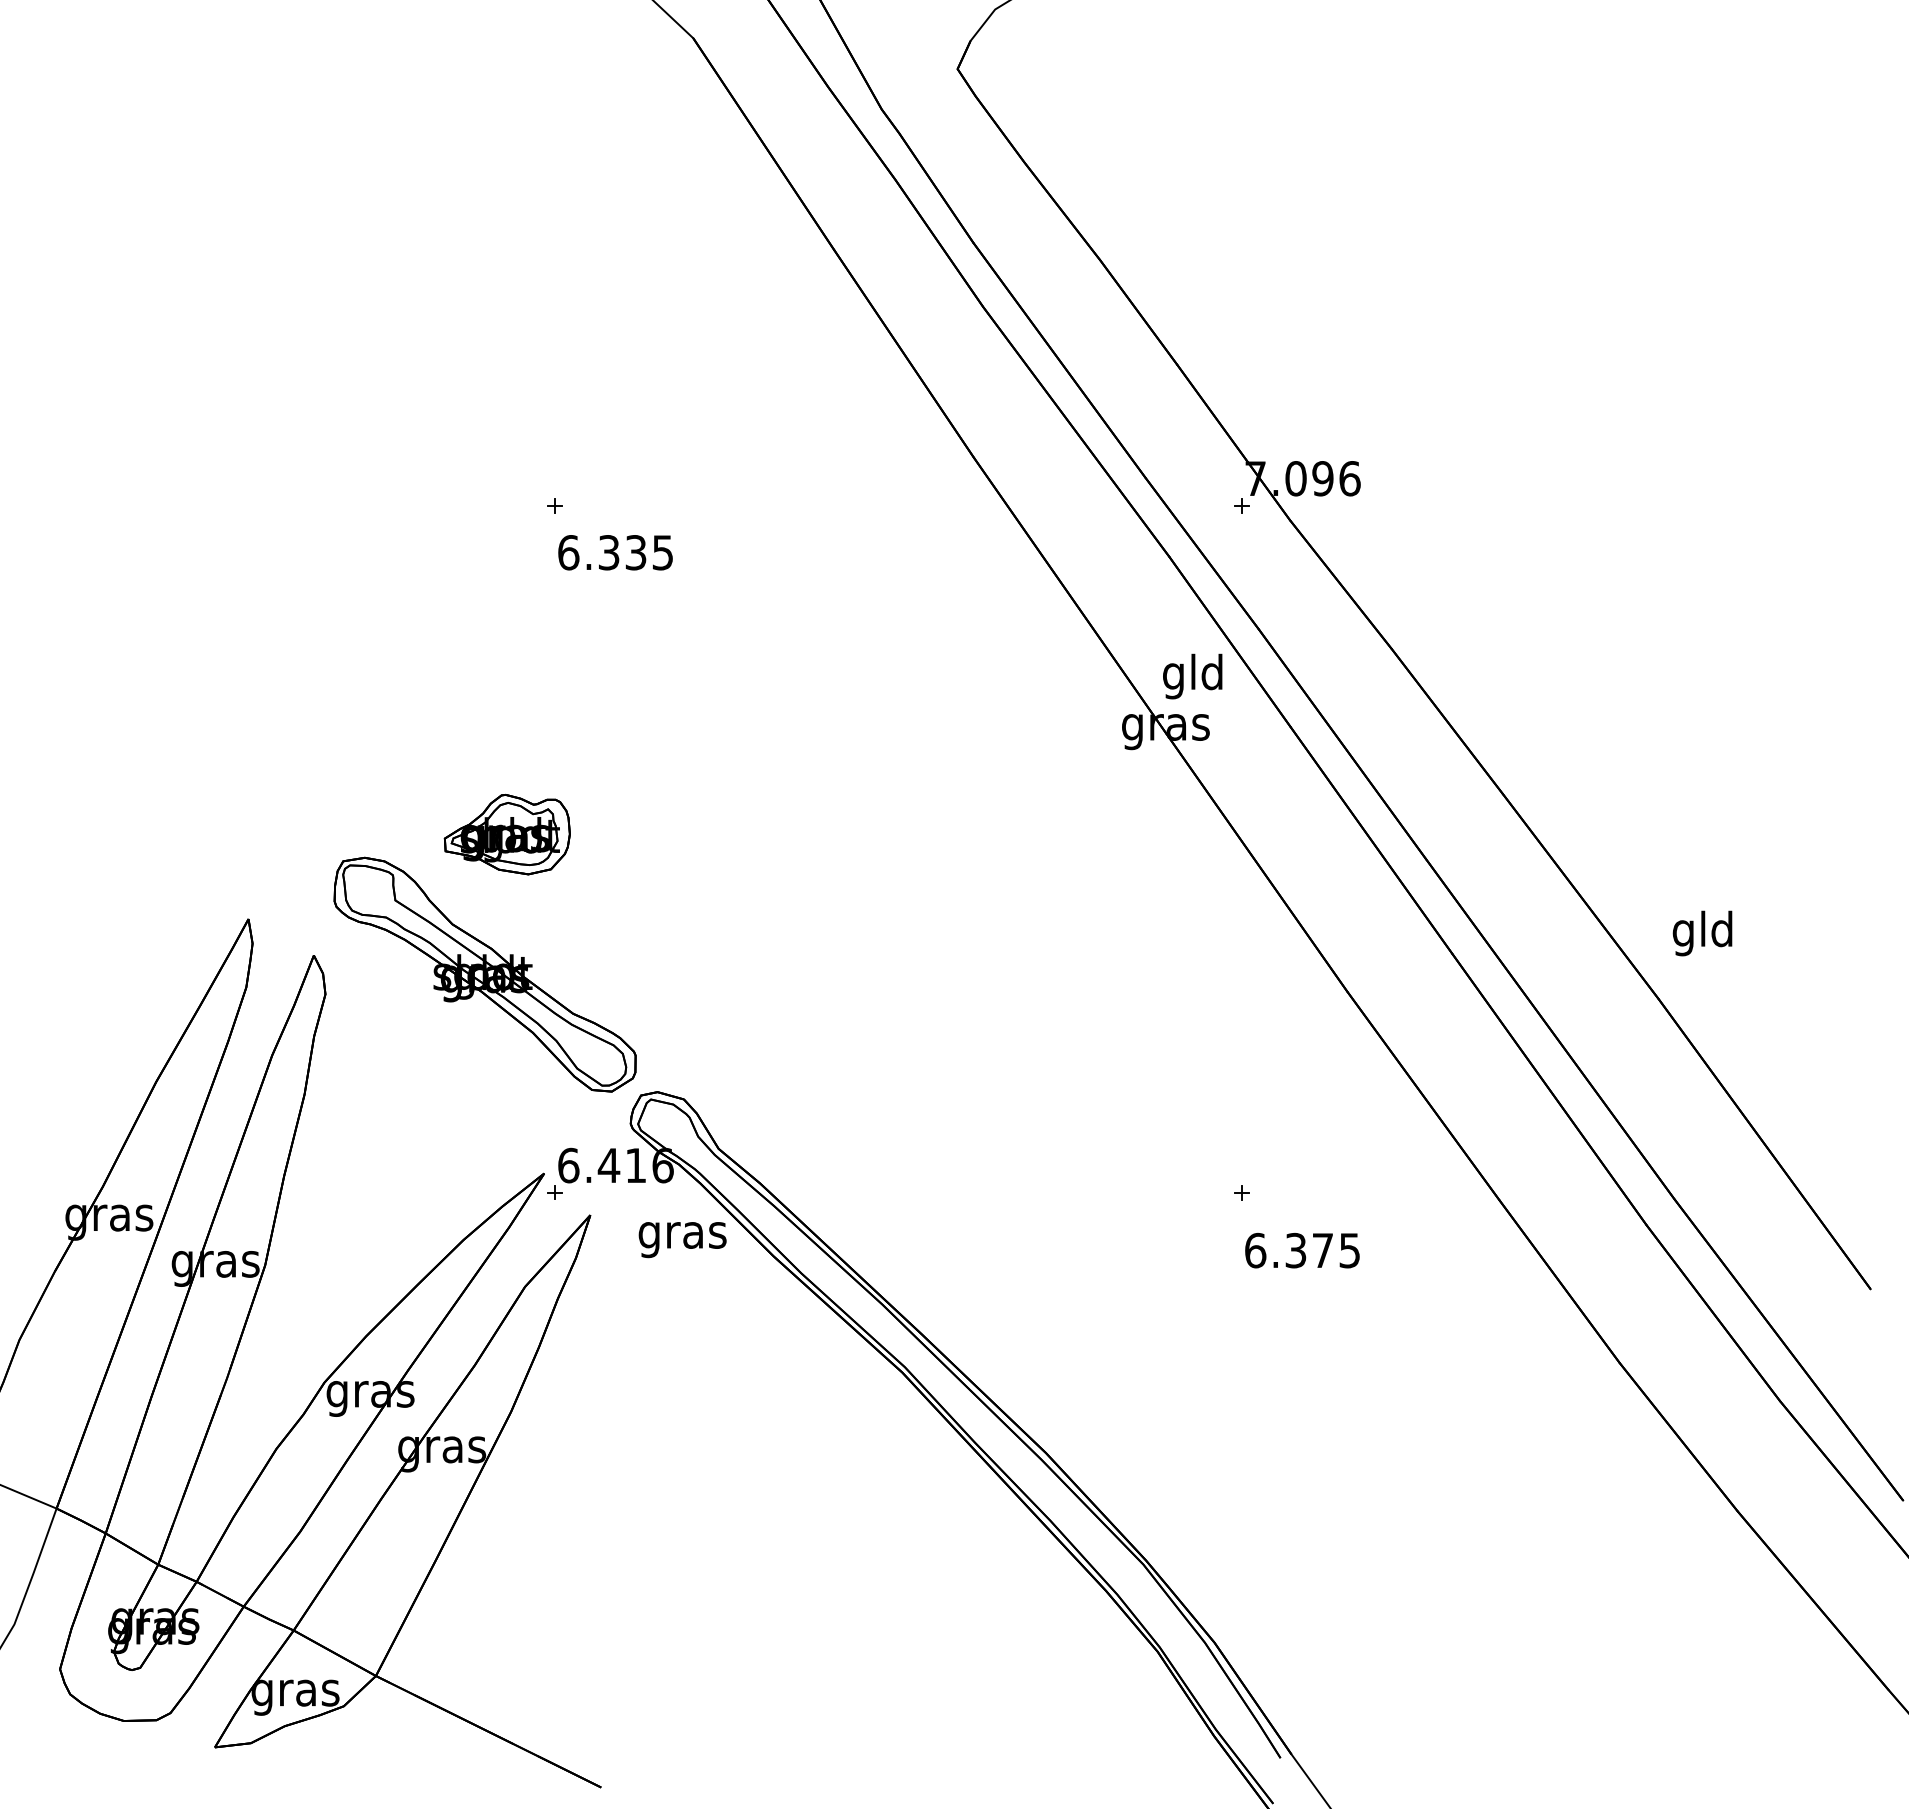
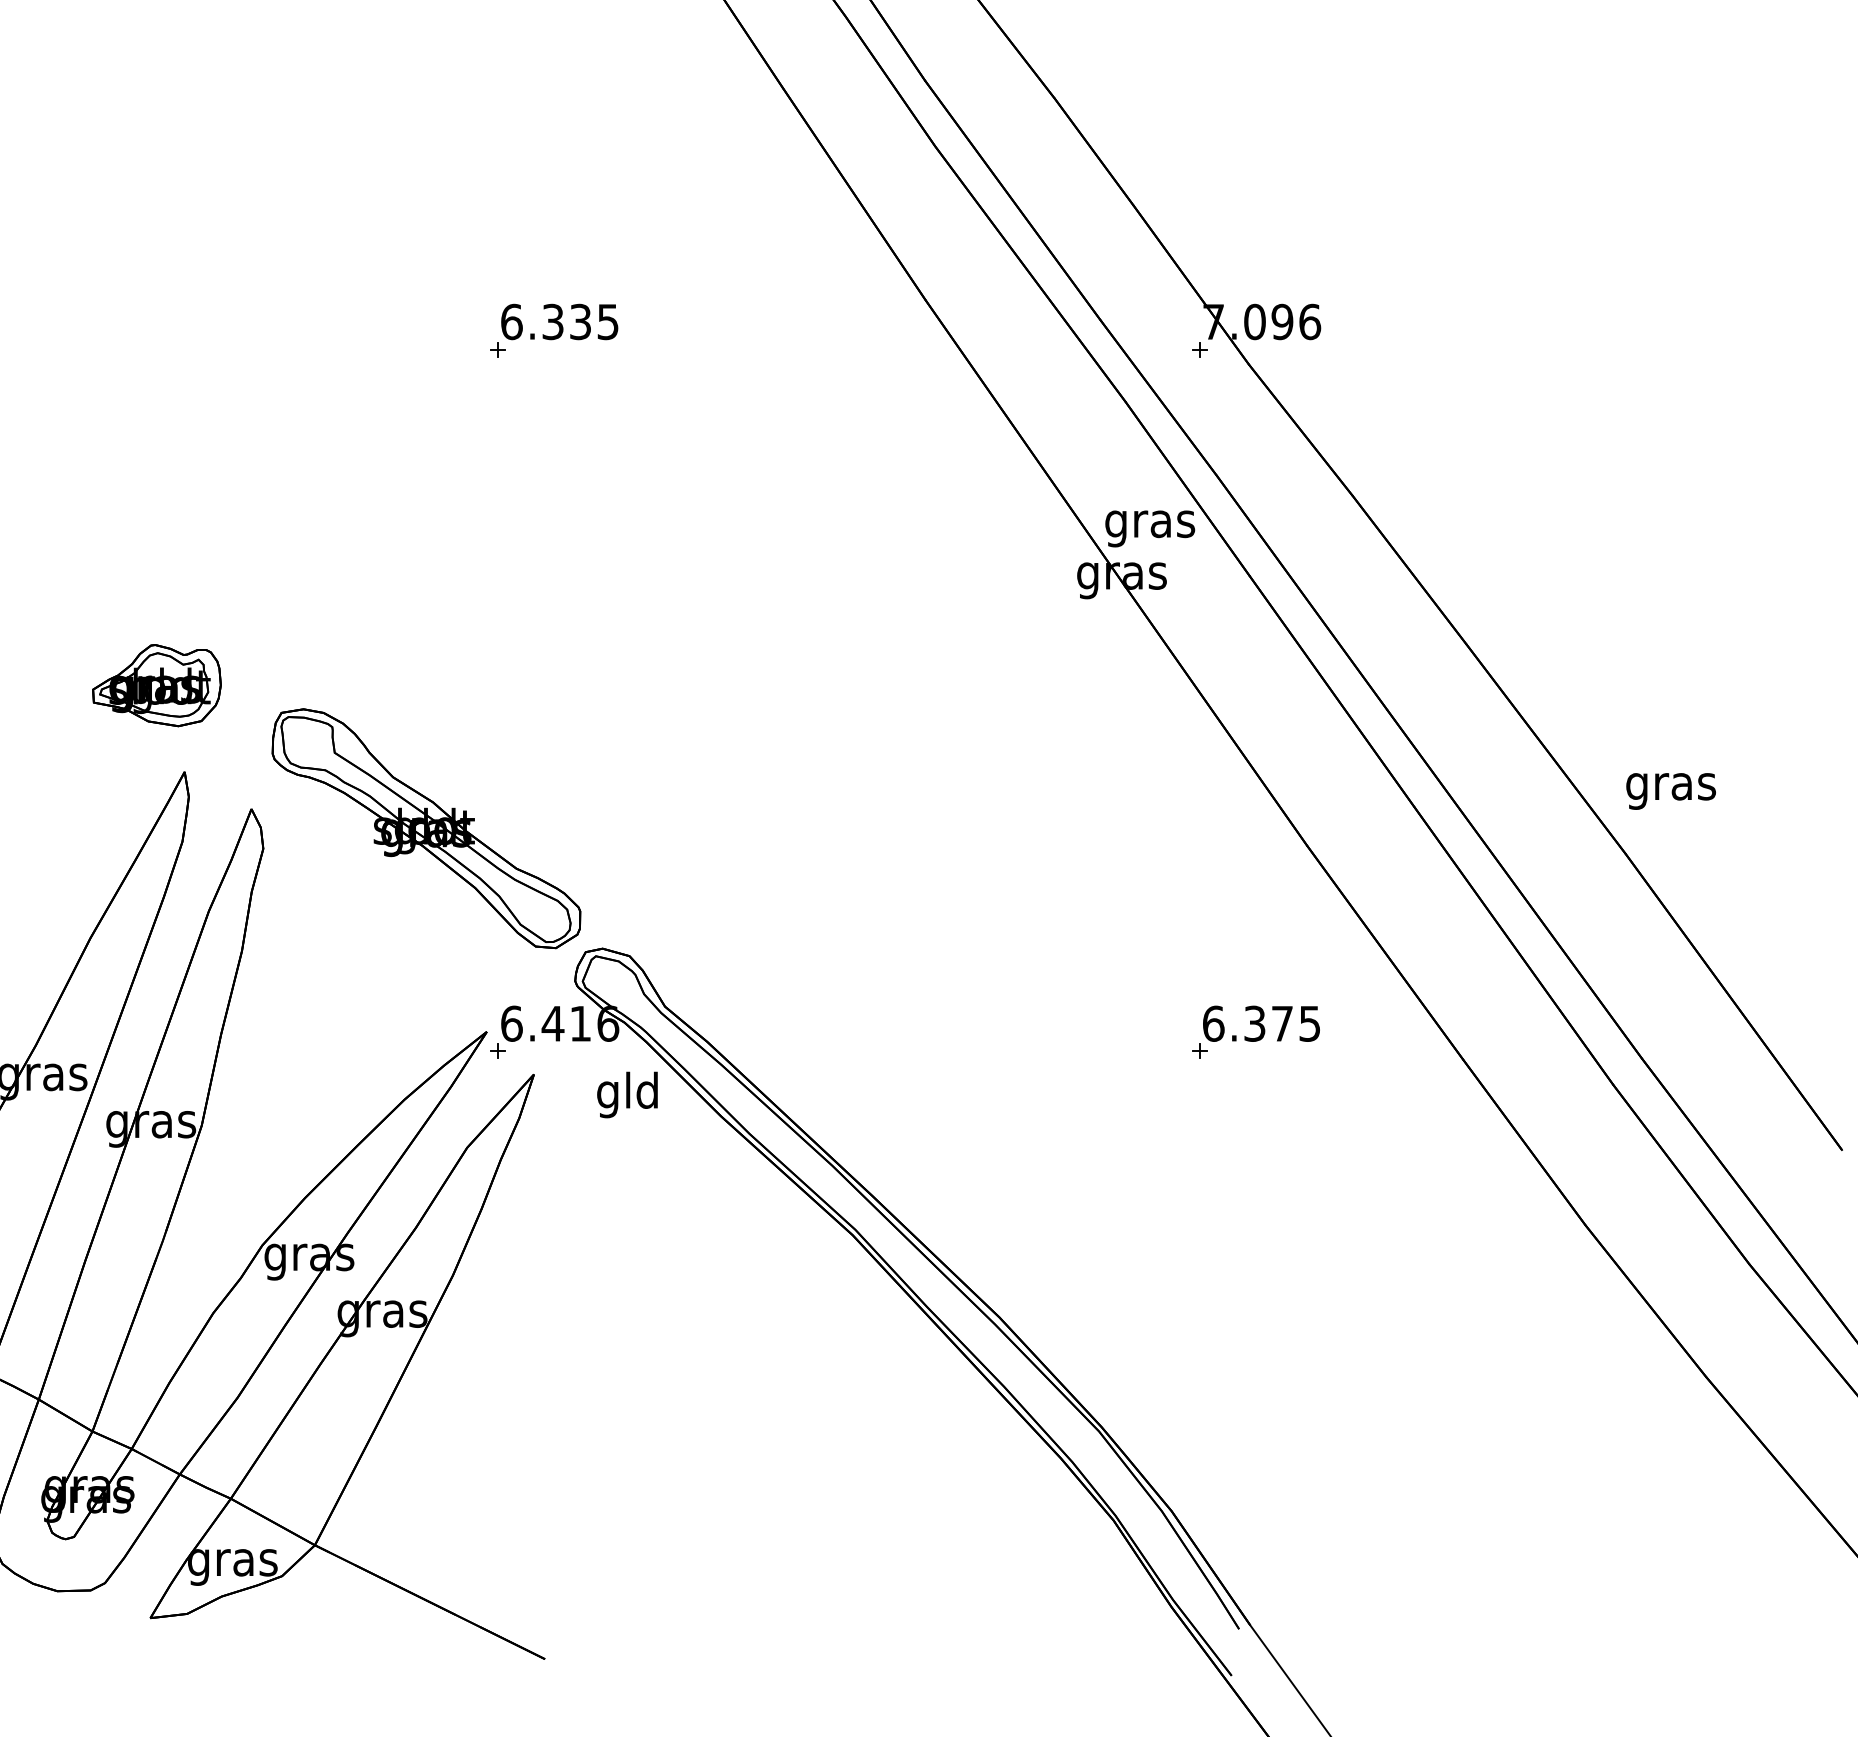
text: (615, 552) -> (559, 321), moved
text: (1193, 676) -> (1150, 524), gld -> gras
part: (506, 834) -> (156, 685), moved
text: (1703, 933) -> (1671, 786), gld -> gras
text: (682, 1235) -> (628, 1095), gras -> gld
text: (1302, 1250) -> (1261, 1023), moved

